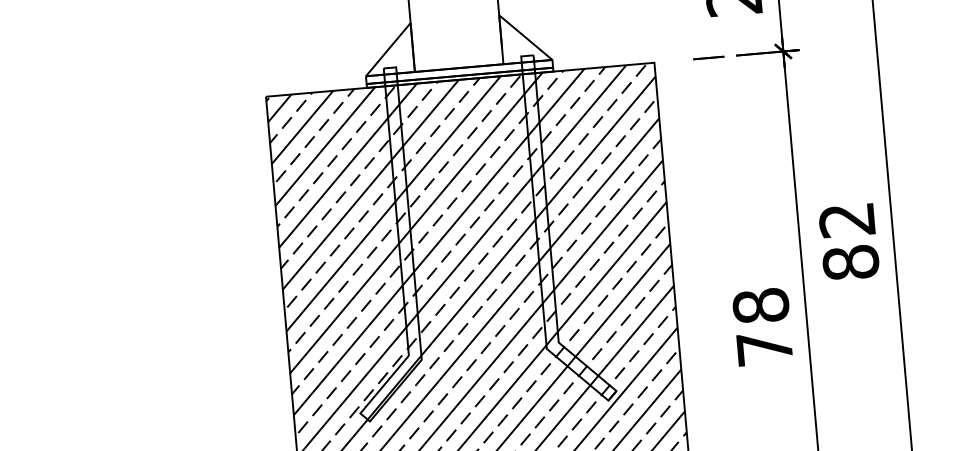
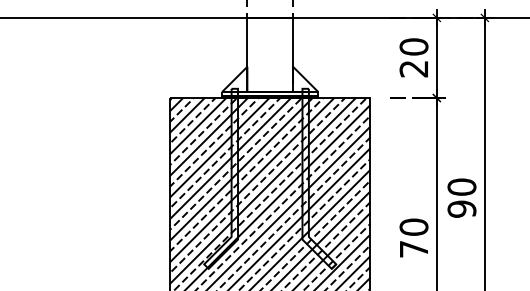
text: (848, 240) -> (461, 197), 82 -> 90
text: (761, 304) -> (414, 226), 78 -> 70

